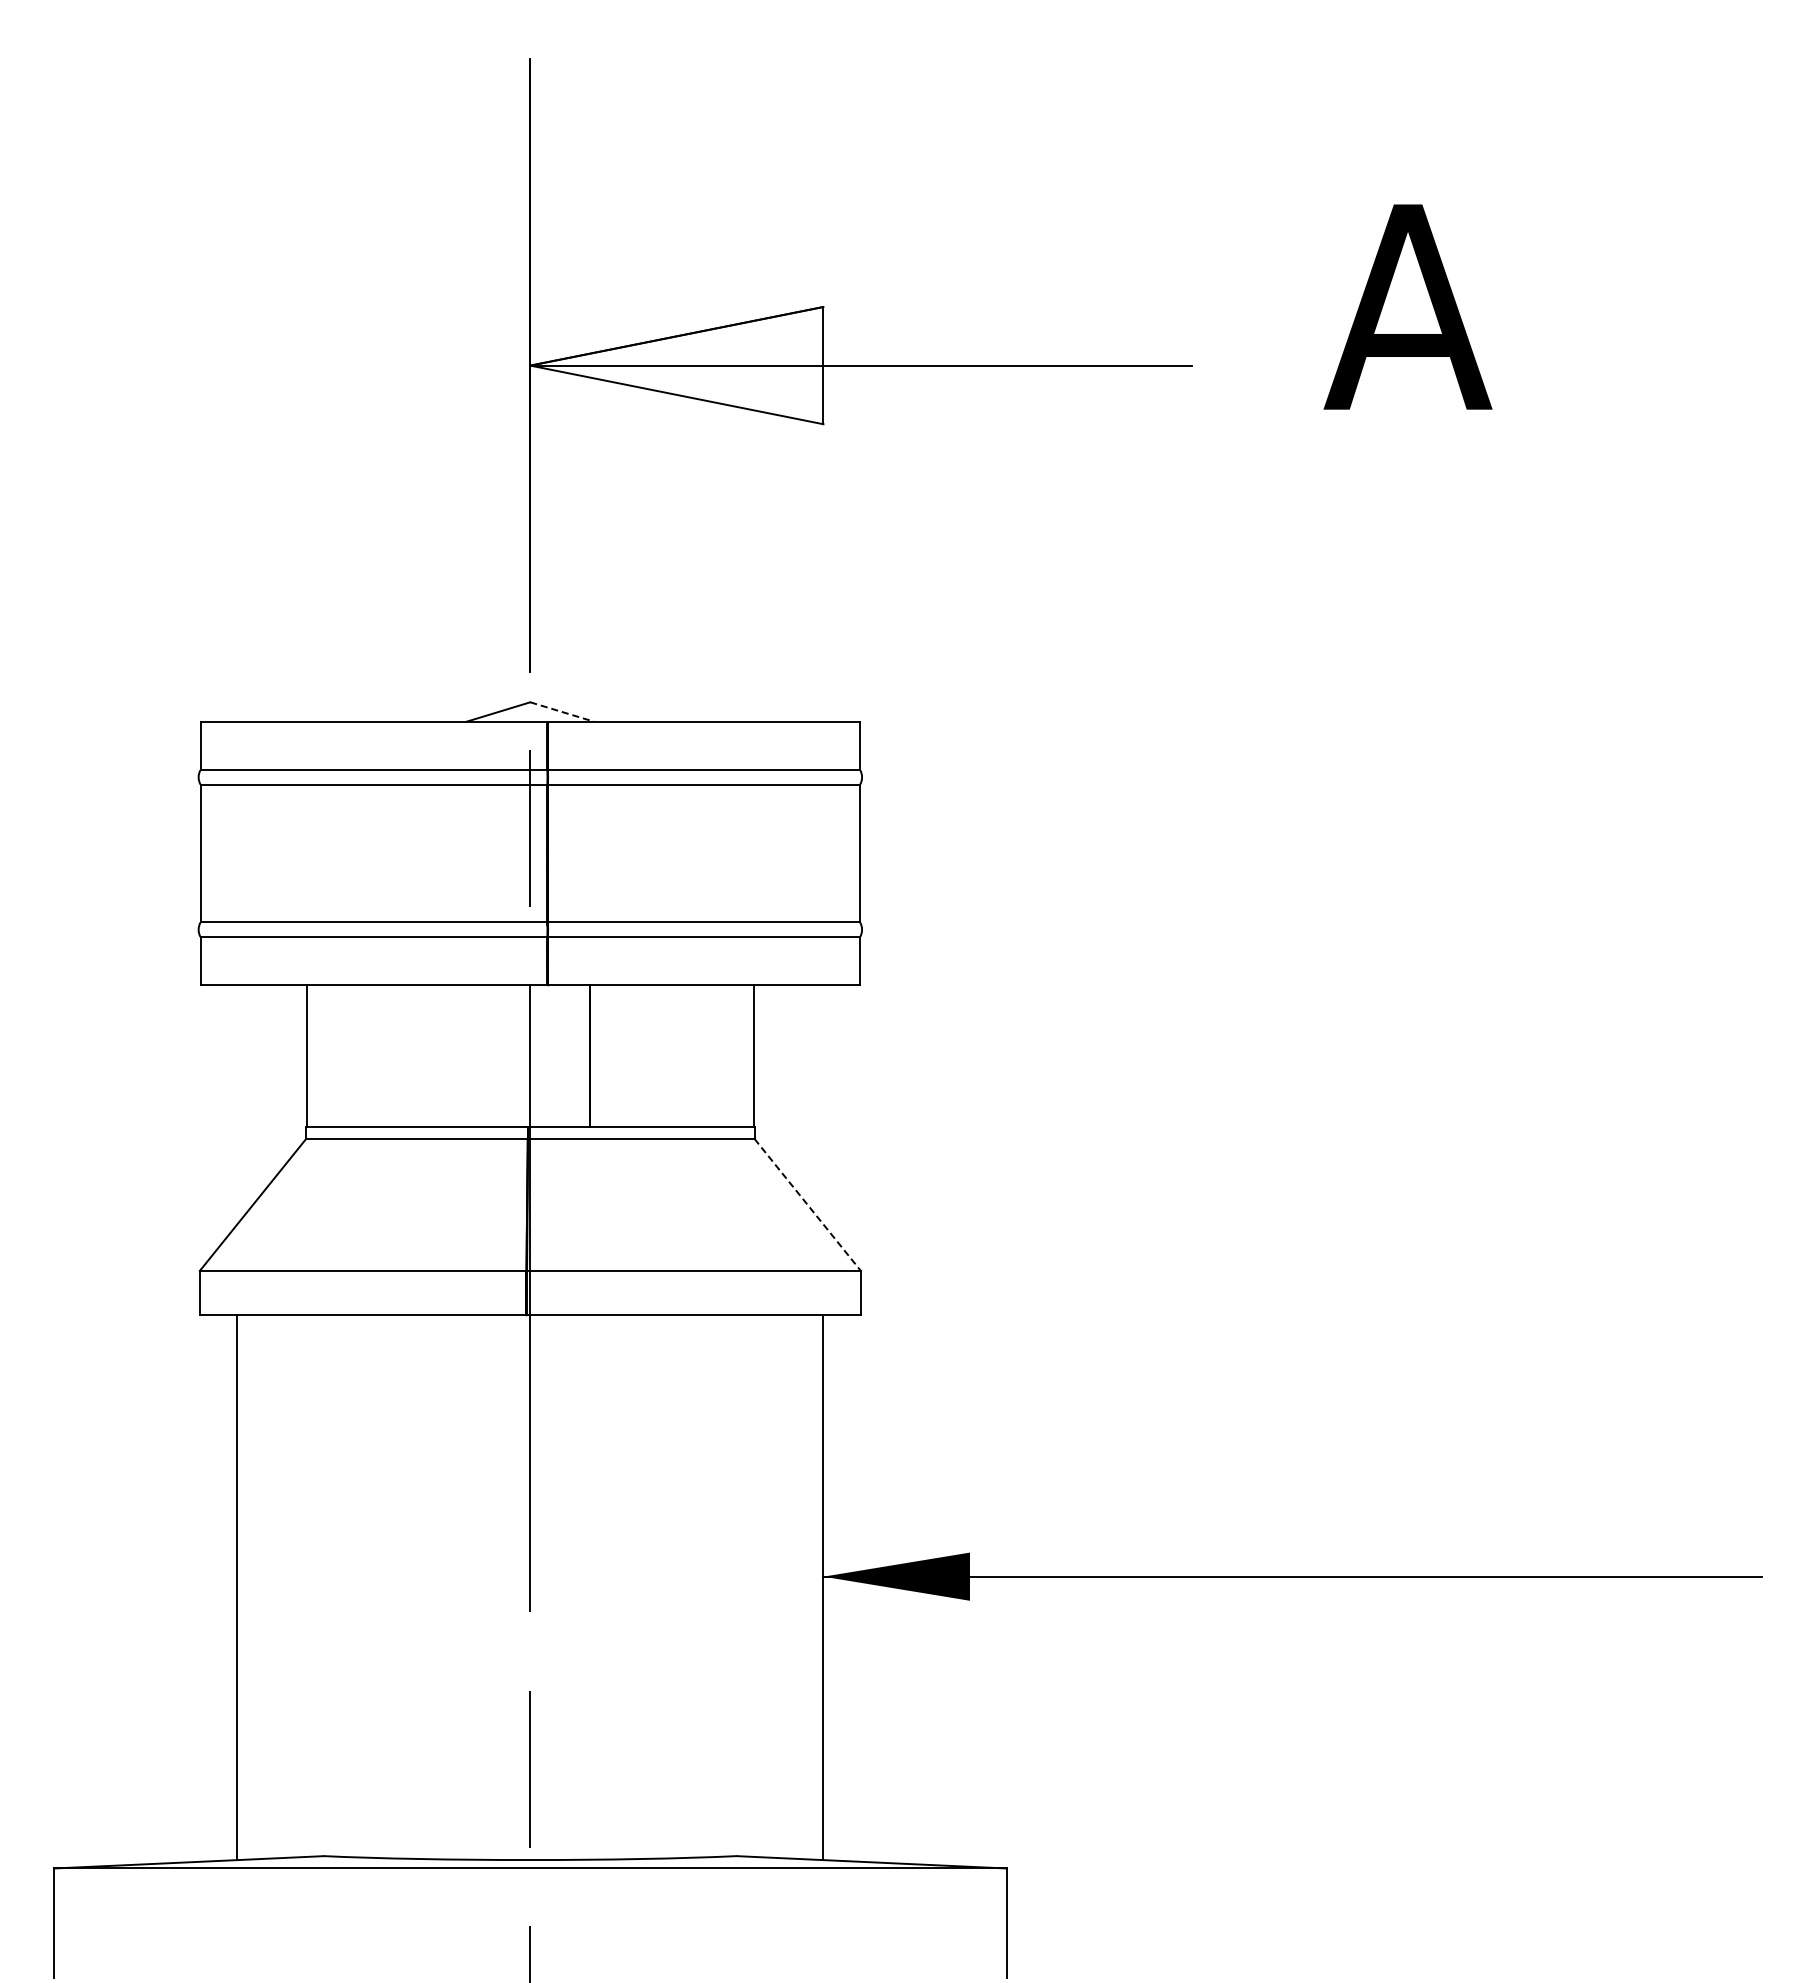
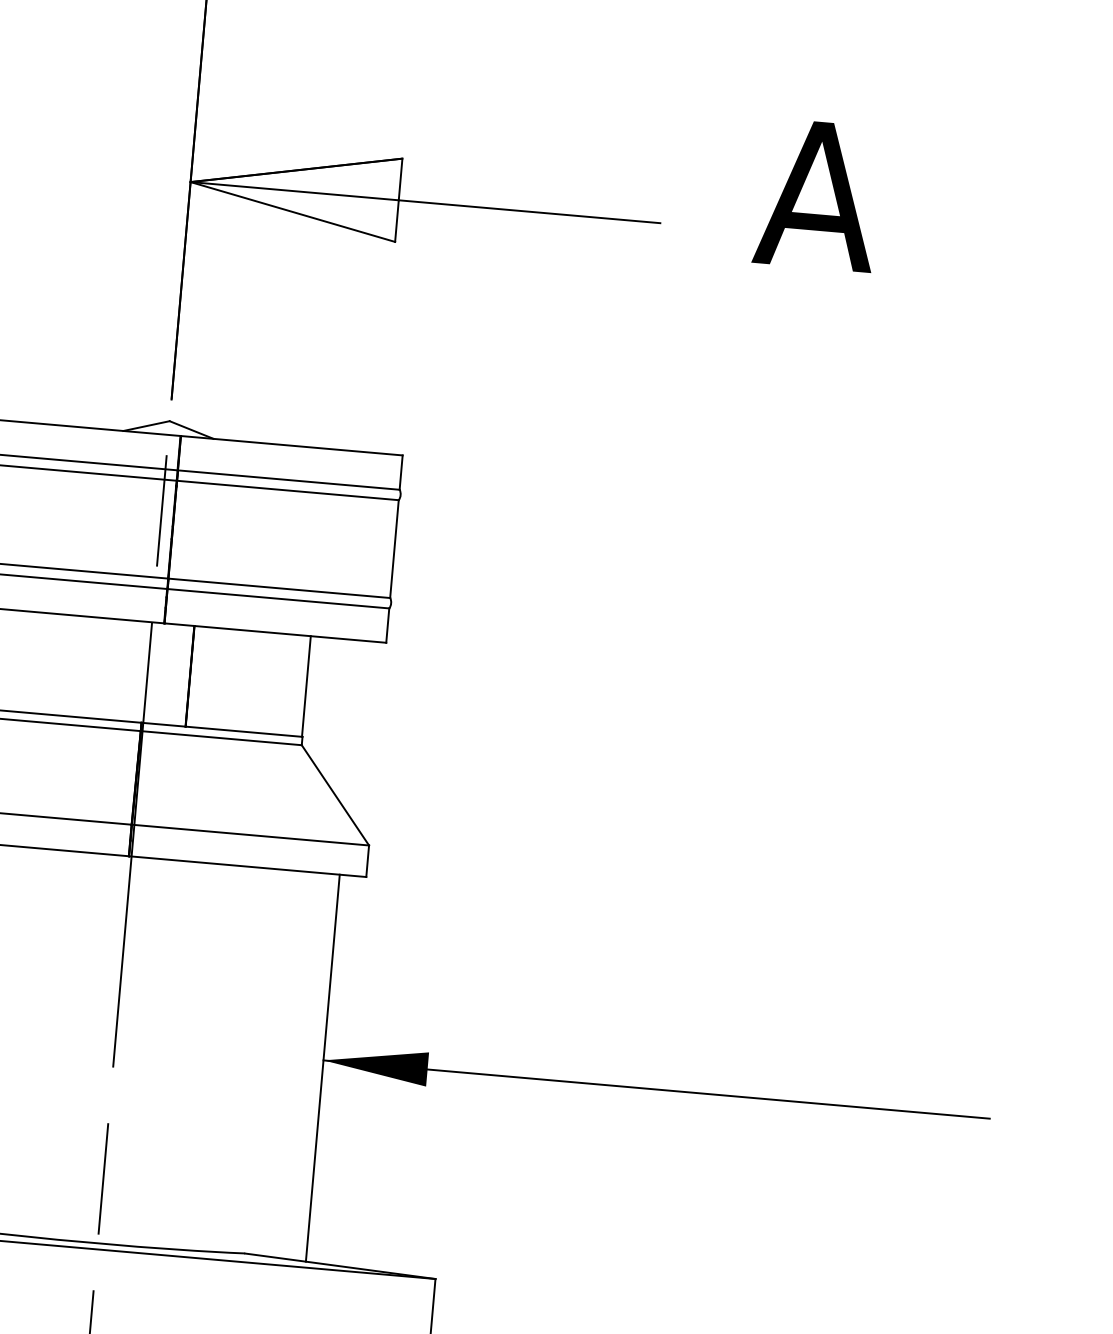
line: (562, 712) -> (191, 430), dashed -> solid
line: (807, 1204) -> (335, 795), dashed -> solid

